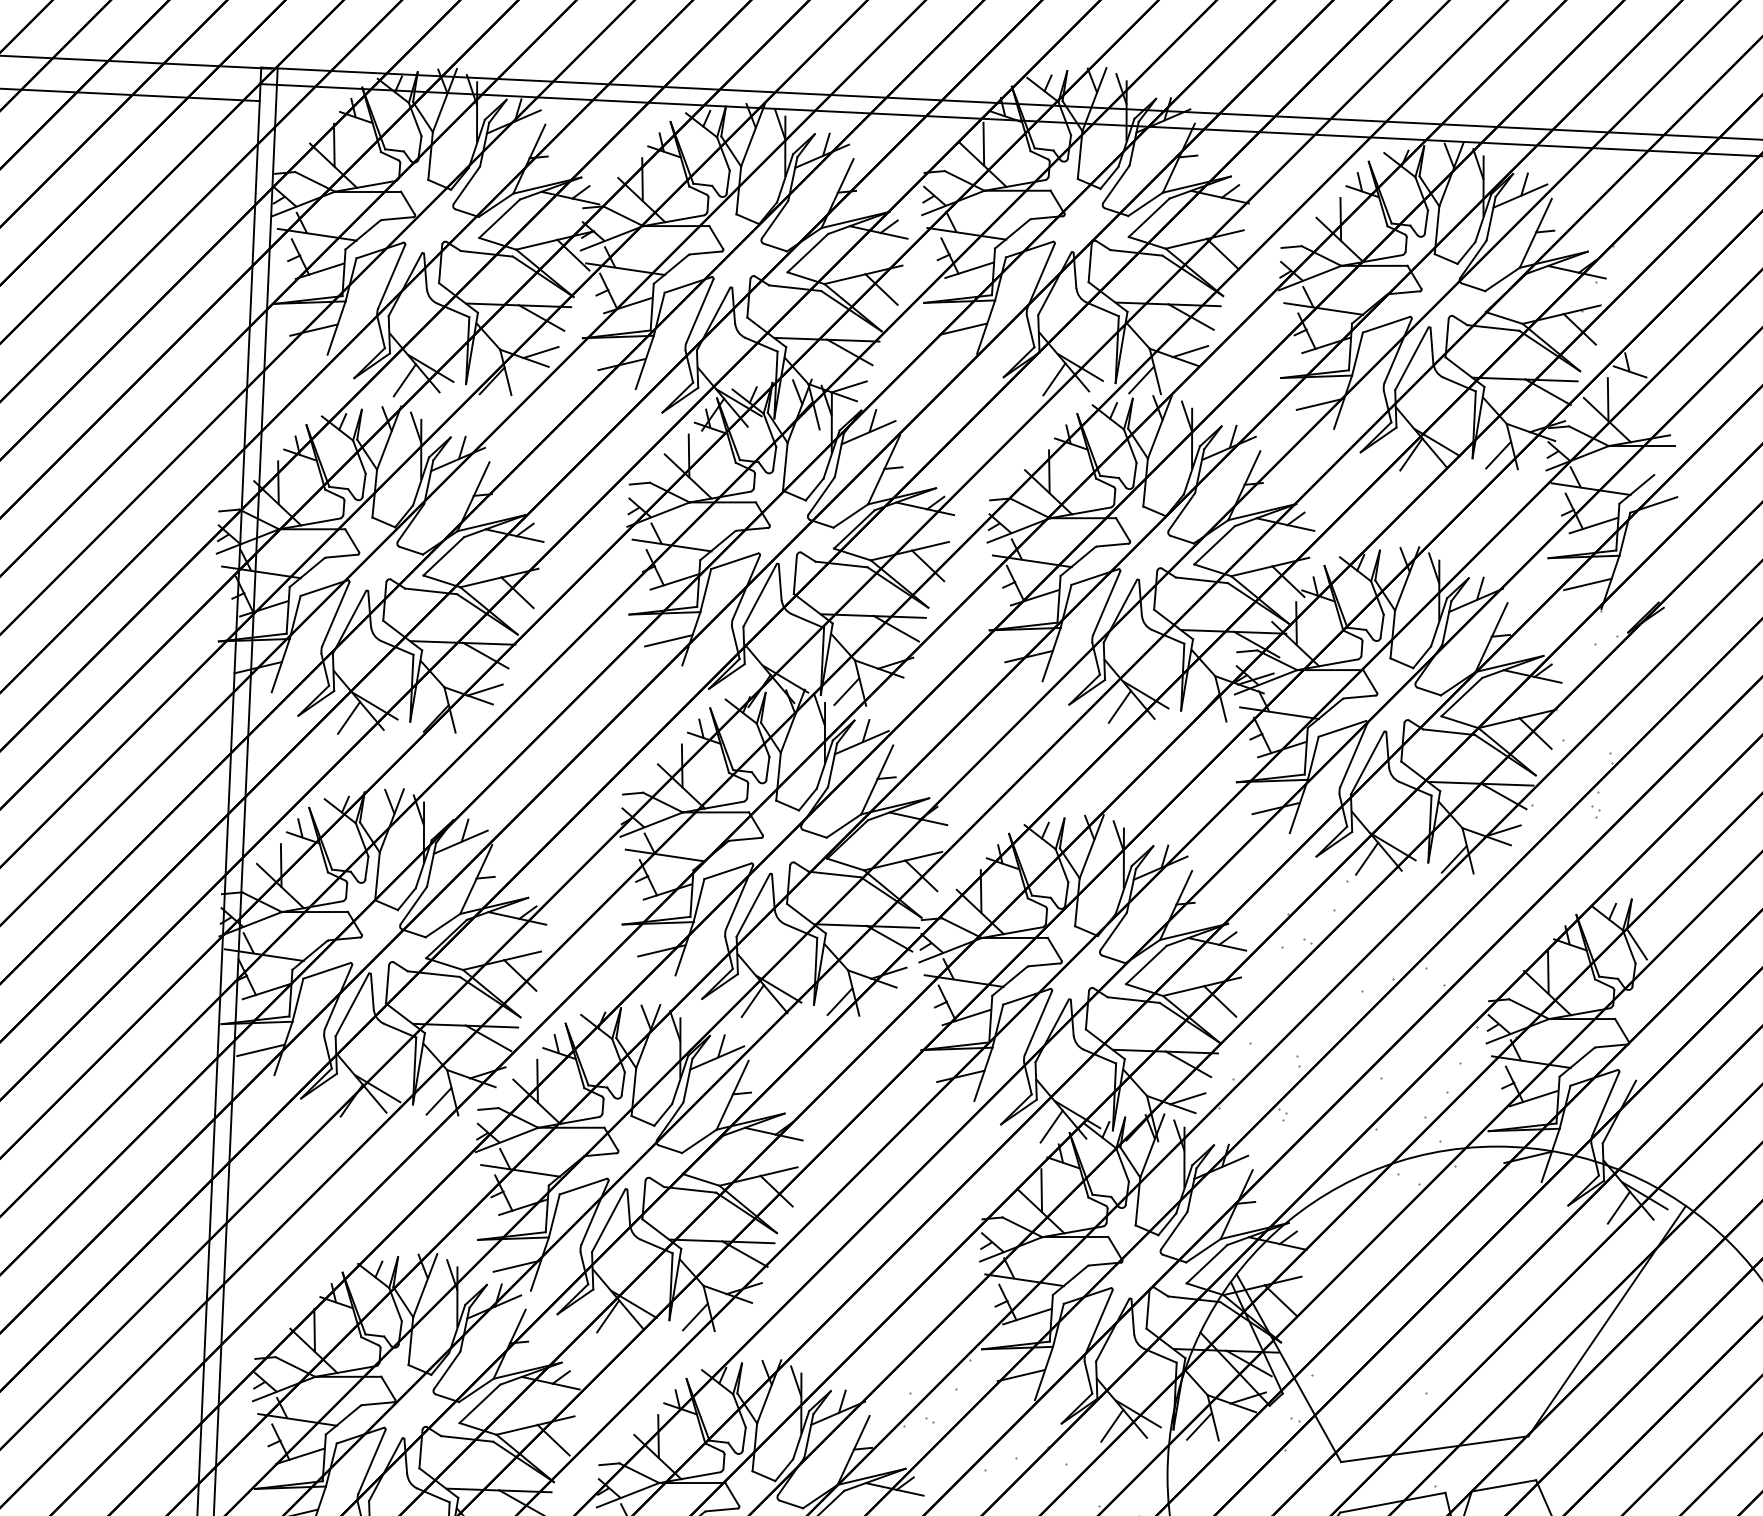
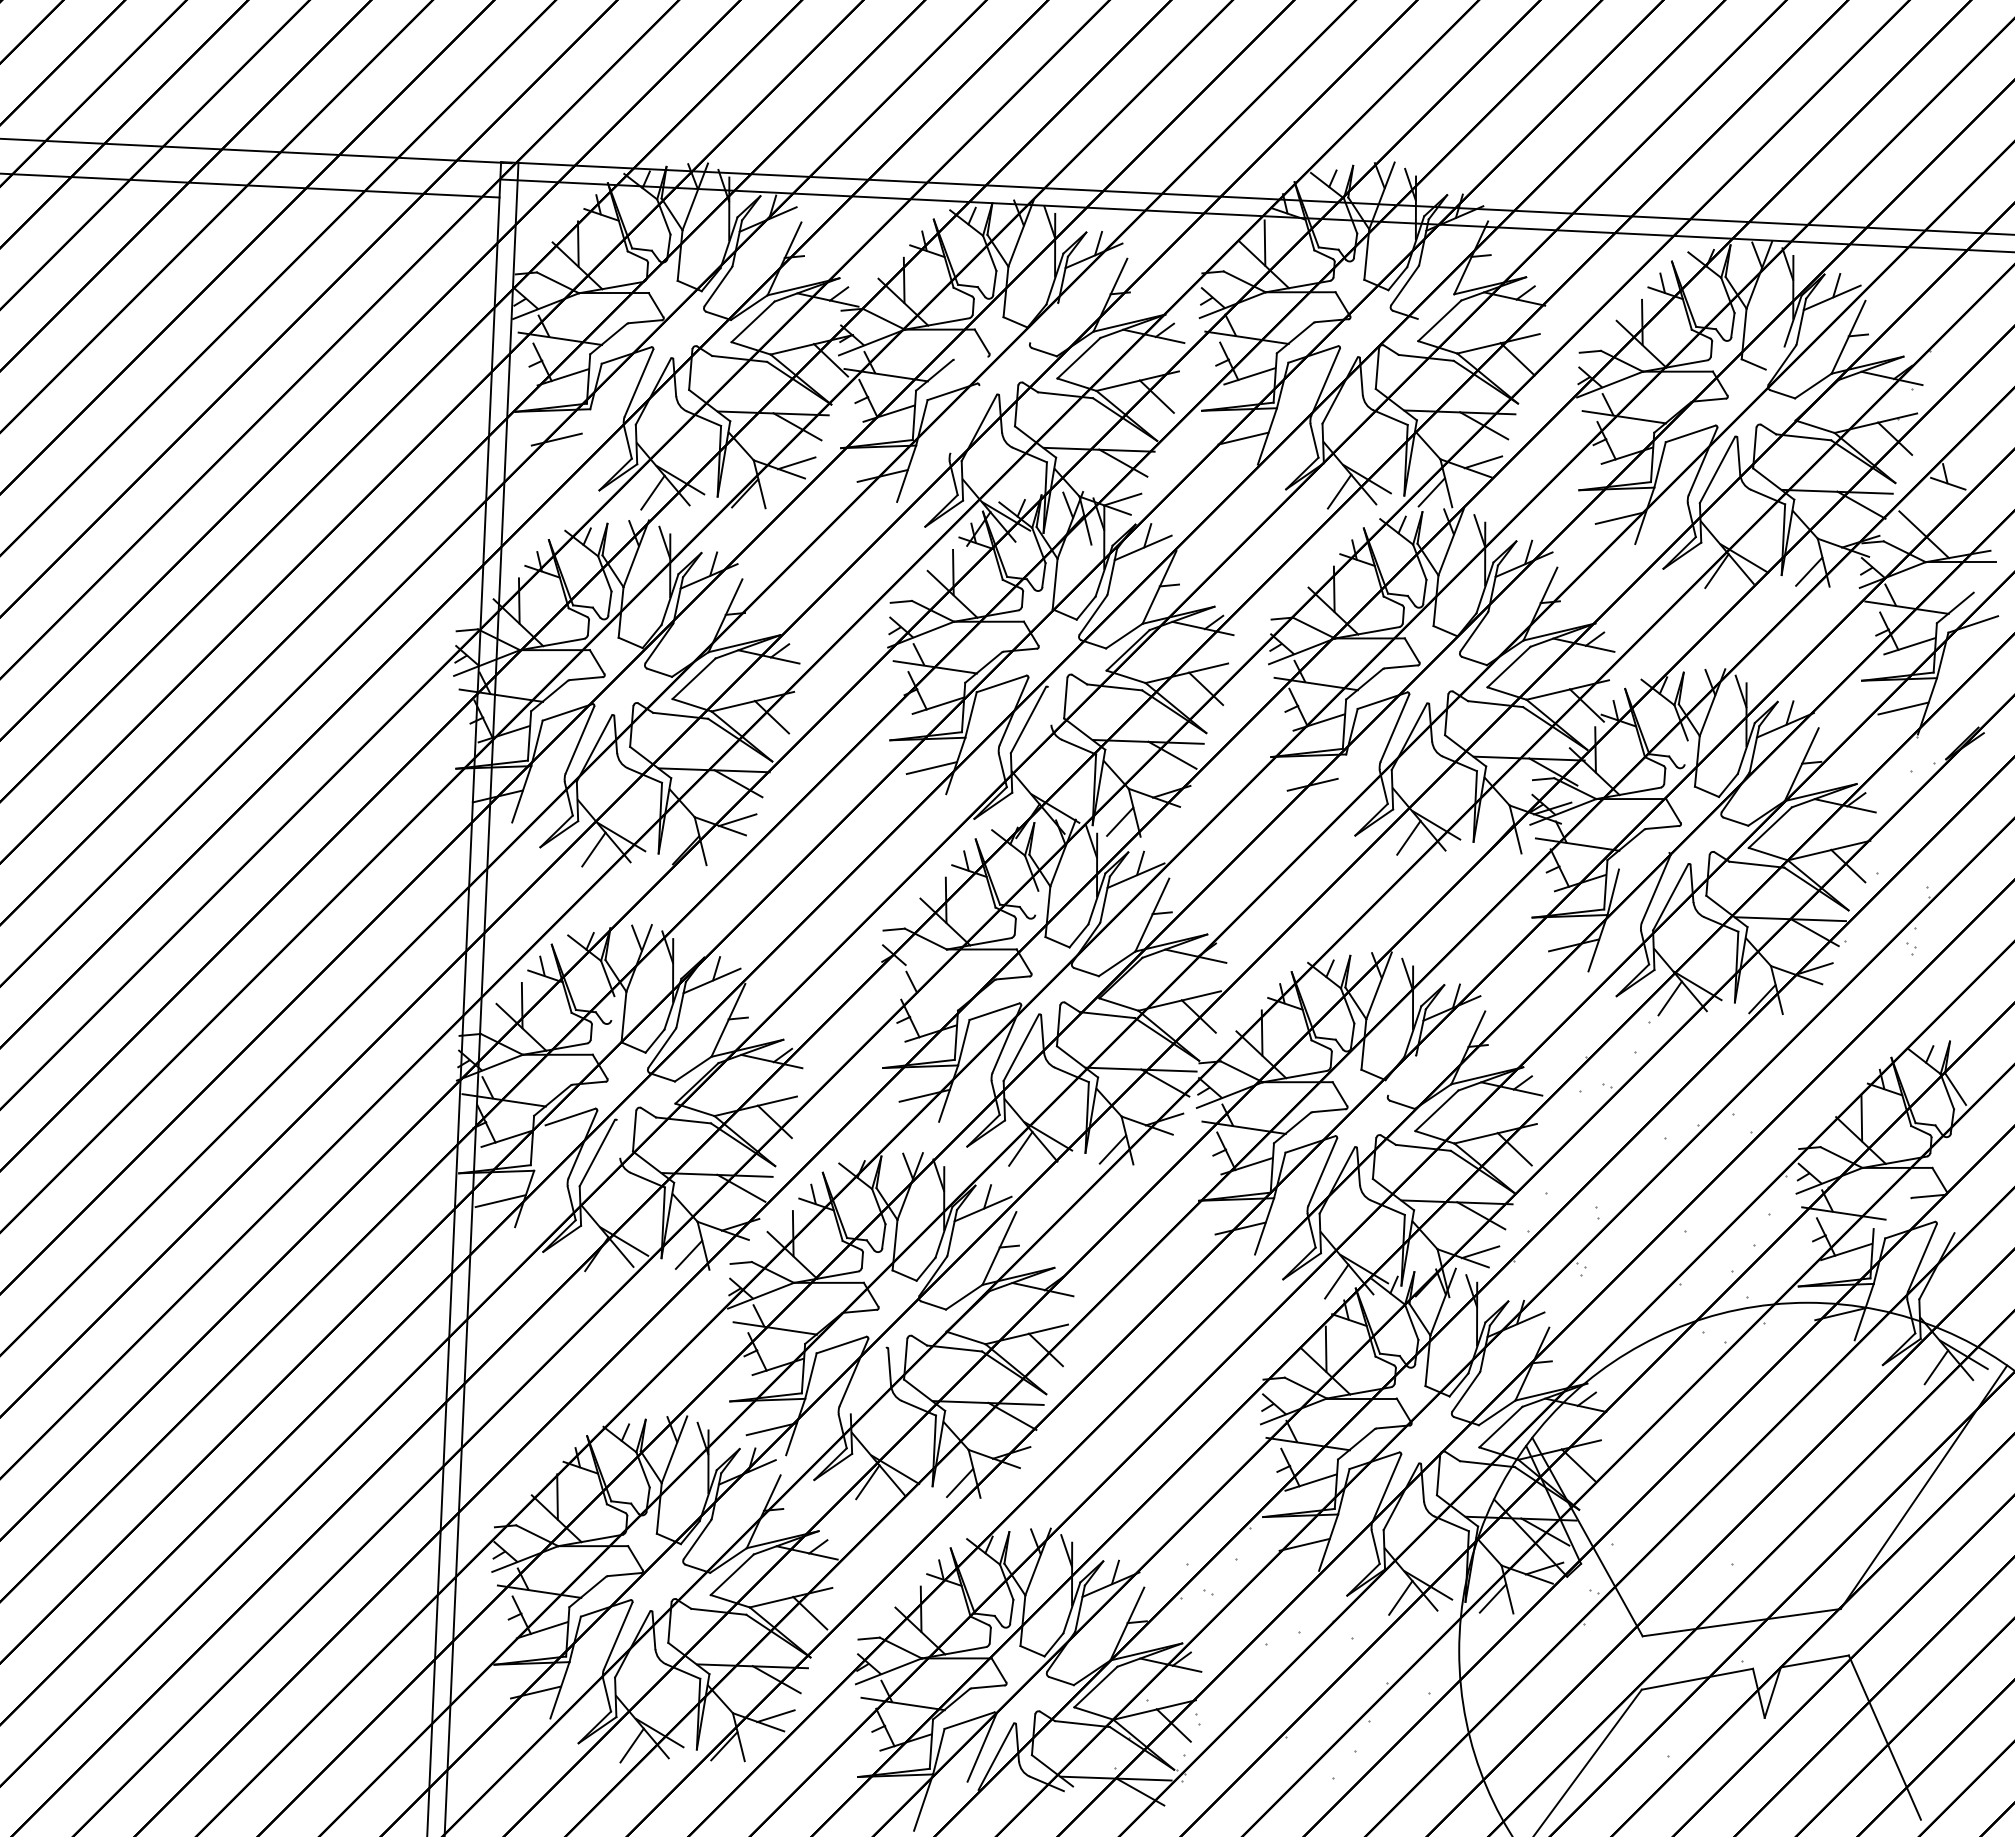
line: (1145, 204) -> (1435, 306), removed
line: (774, 219) -> (1043, 322), removed
line: (705, 252) -> (970, 357), removed
line: (1465, 252) -> (1774, 357), removed
line: (699, 311) -> (964, 419), removed
line: (336, 328) -> (580, 437), removed
line: (1607, 399) -> (1924, 512), removed
line: (779, 581) -> (1049, 705), removed
line: (1381, 626) -> (1685, 752), removed
line: (1051, 654) -> (1336, 782), removed
line: (1341, 729) -> (1643, 861), removed
line: (767, 767) -> (1036, 902), removed
line: (651, 824) -> (913, 962), removed
line: (664, 855) -> (927, 994), removed
line: (366, 868) -> (612, 1008), removed
line: (1112, 931) -> (1401, 1075), removed
line: (372, 991) -> (618, 1138), removed
line: (297, 999) -> (539, 1147), removed
line: (1576, 1062) -> (1891, 1213), removed
line: (607, 1221) -> (867, 1381), removed

